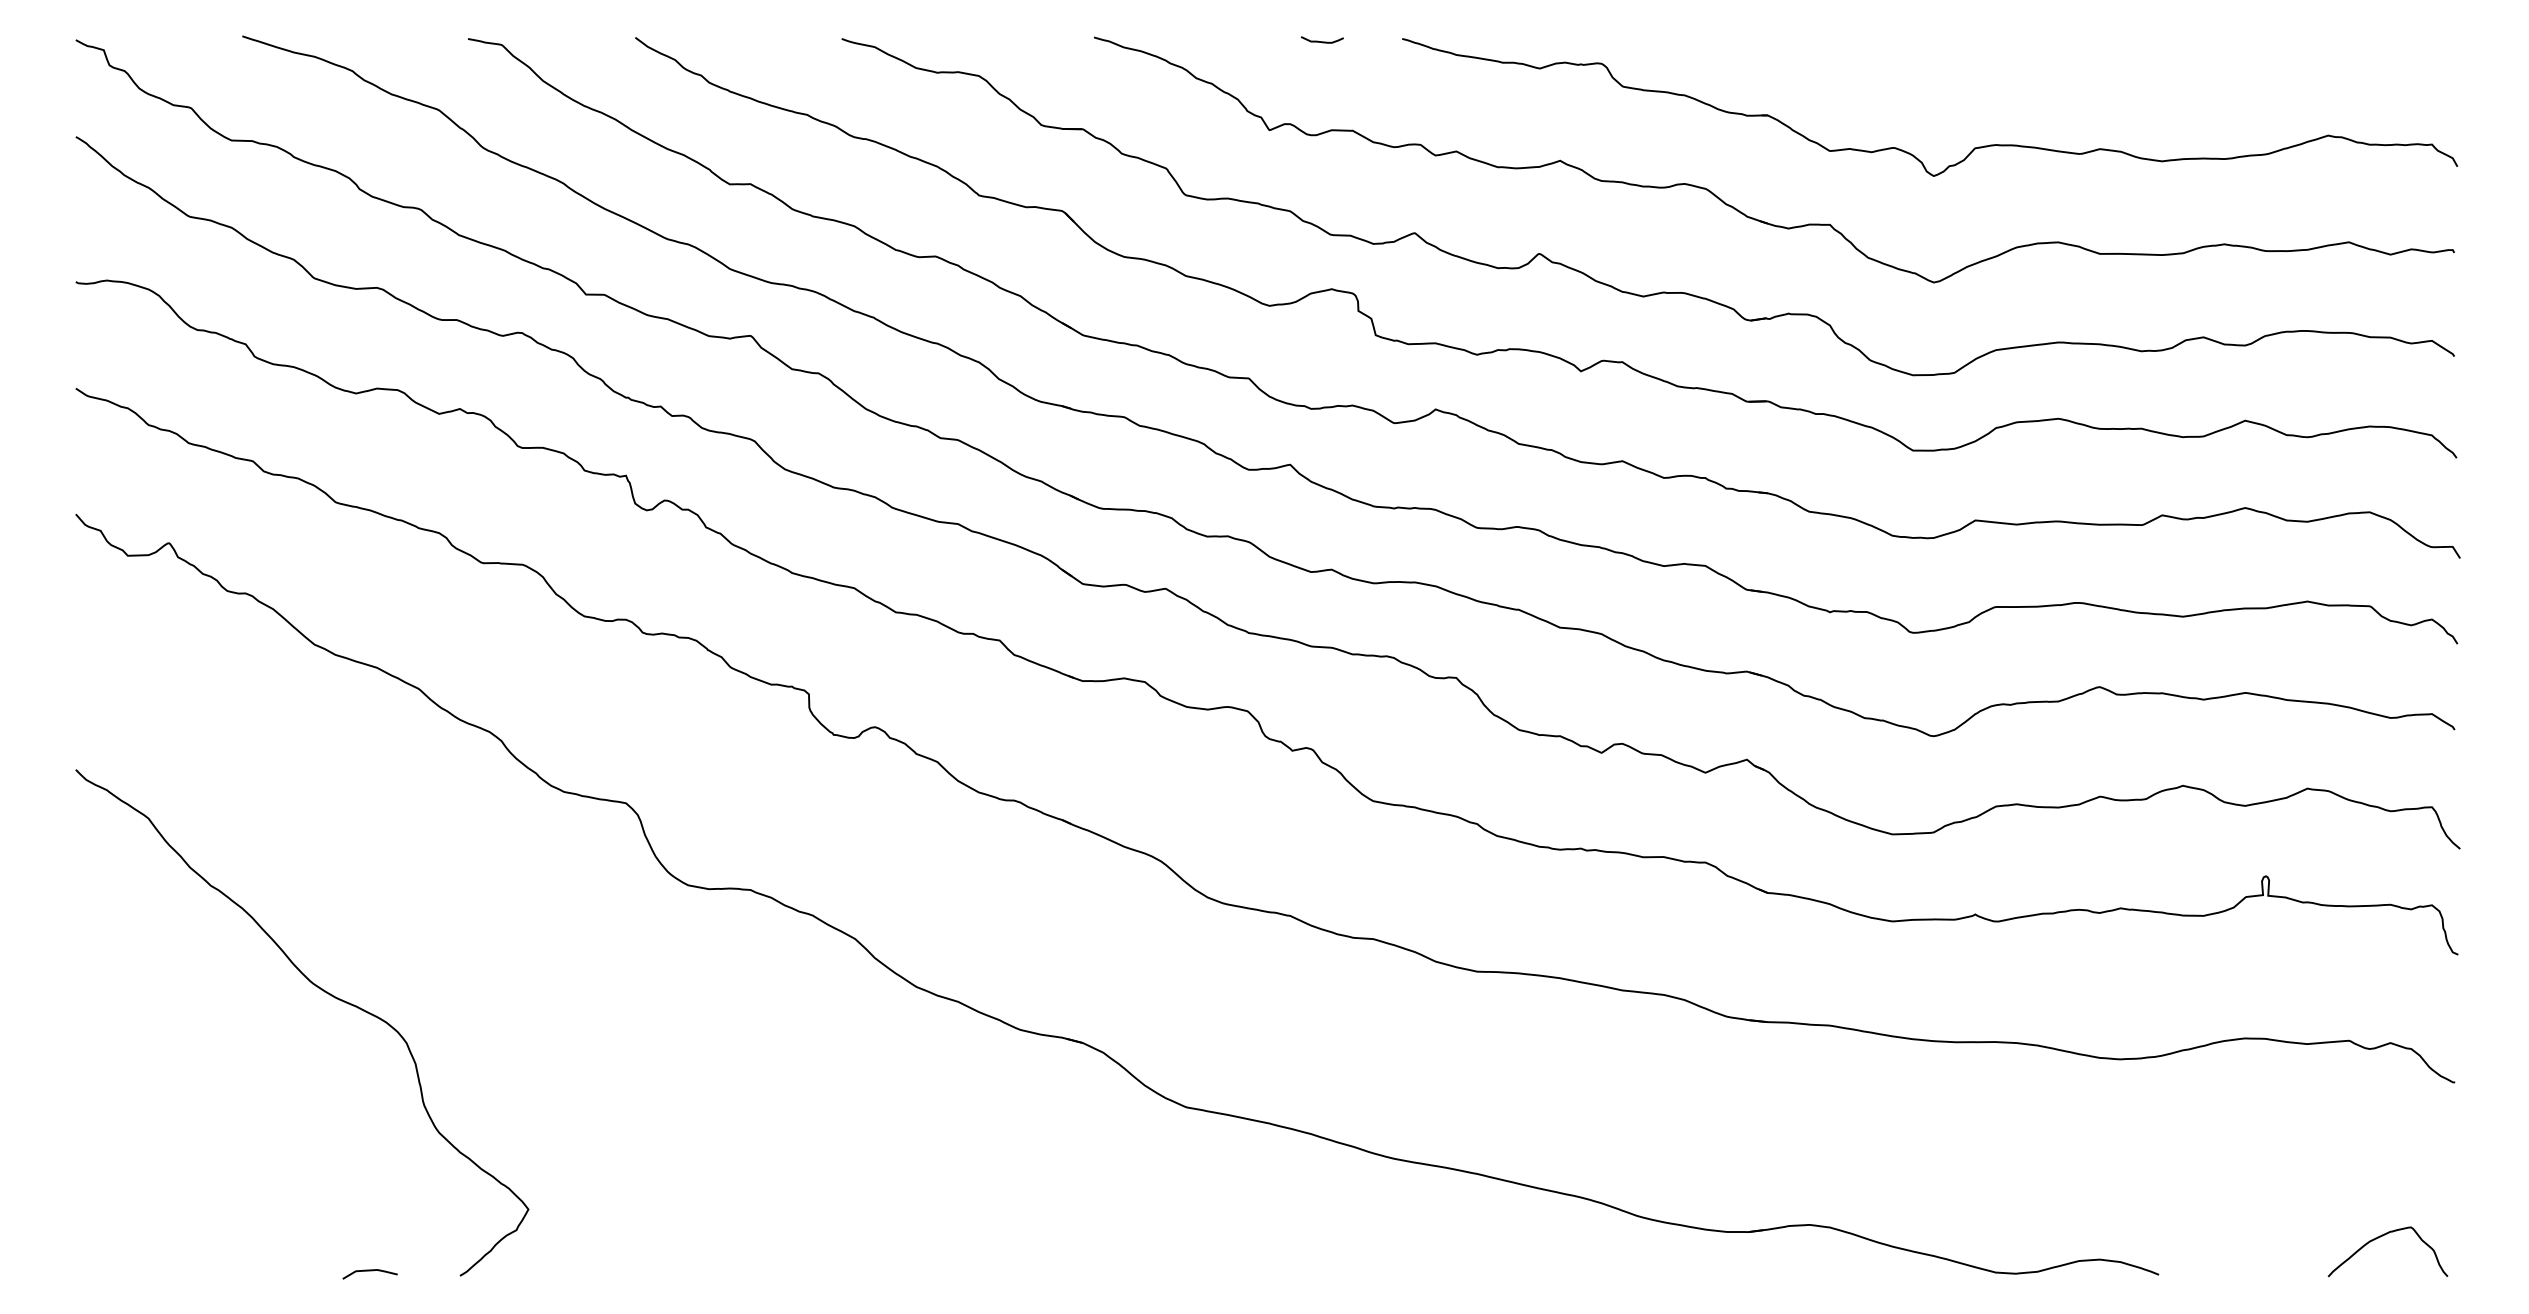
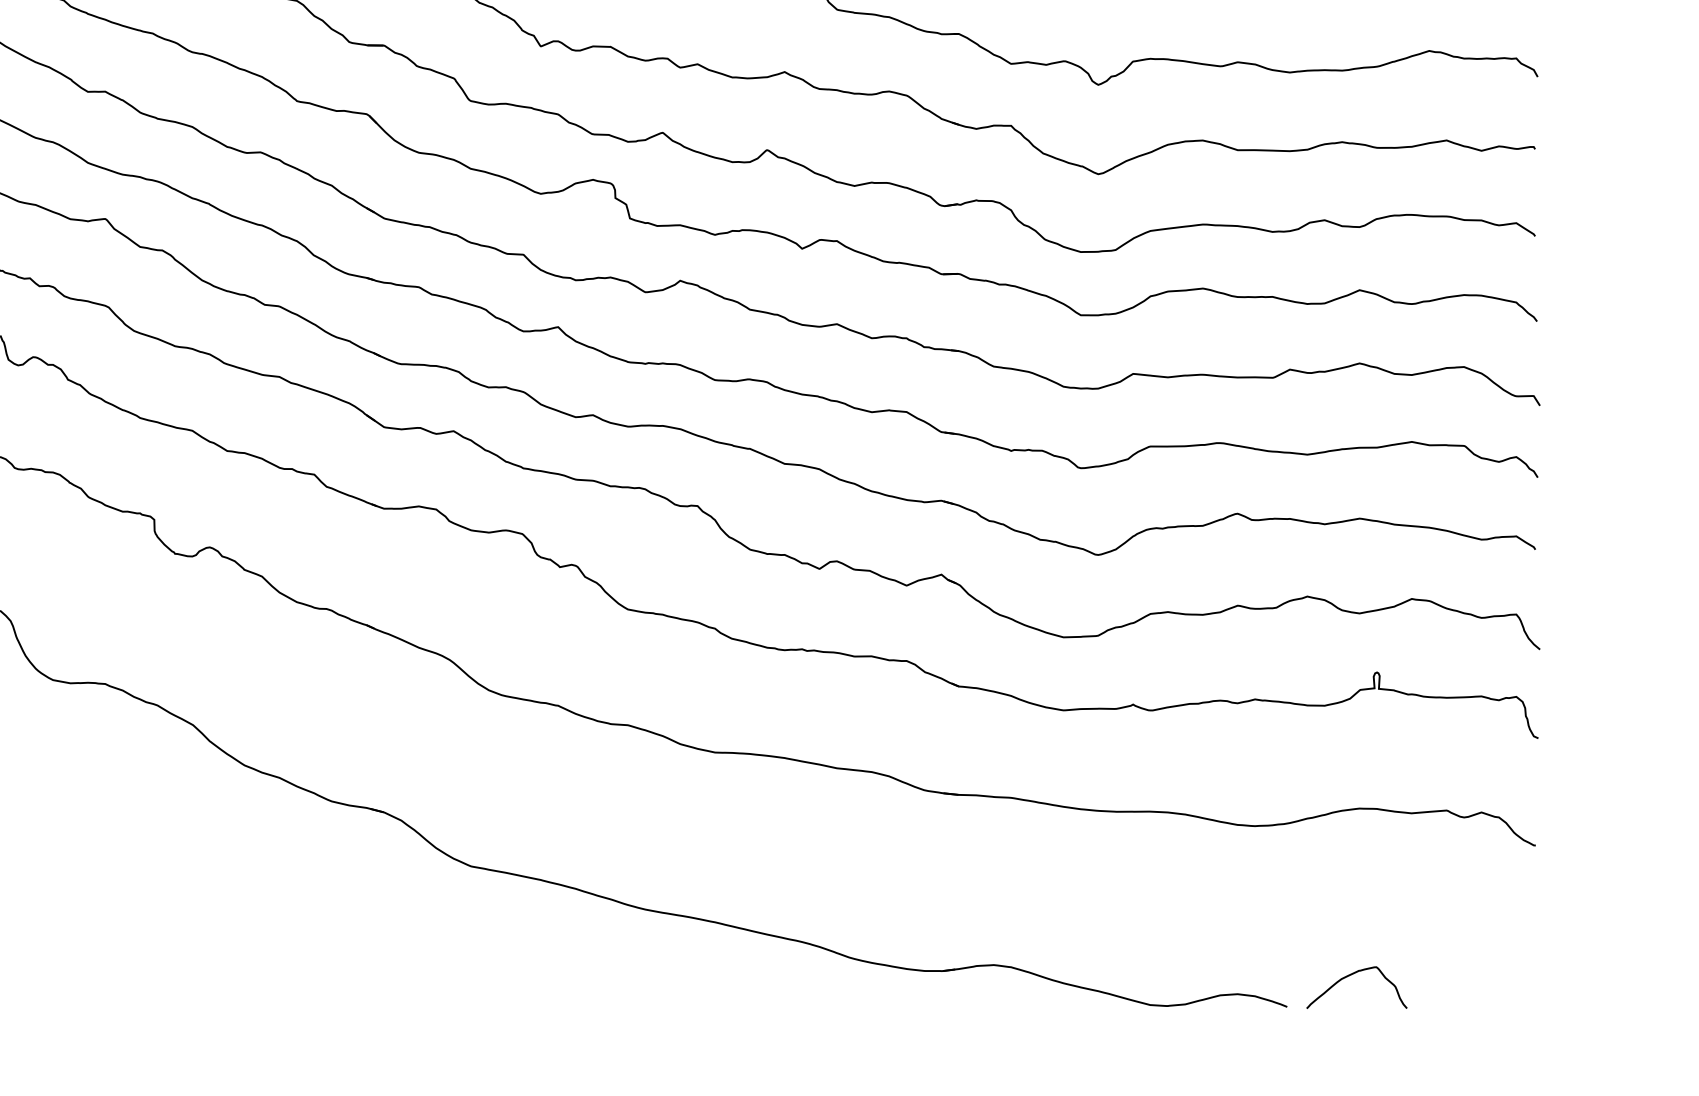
curve: (2380, 1237) -> (1350, 975), moved

